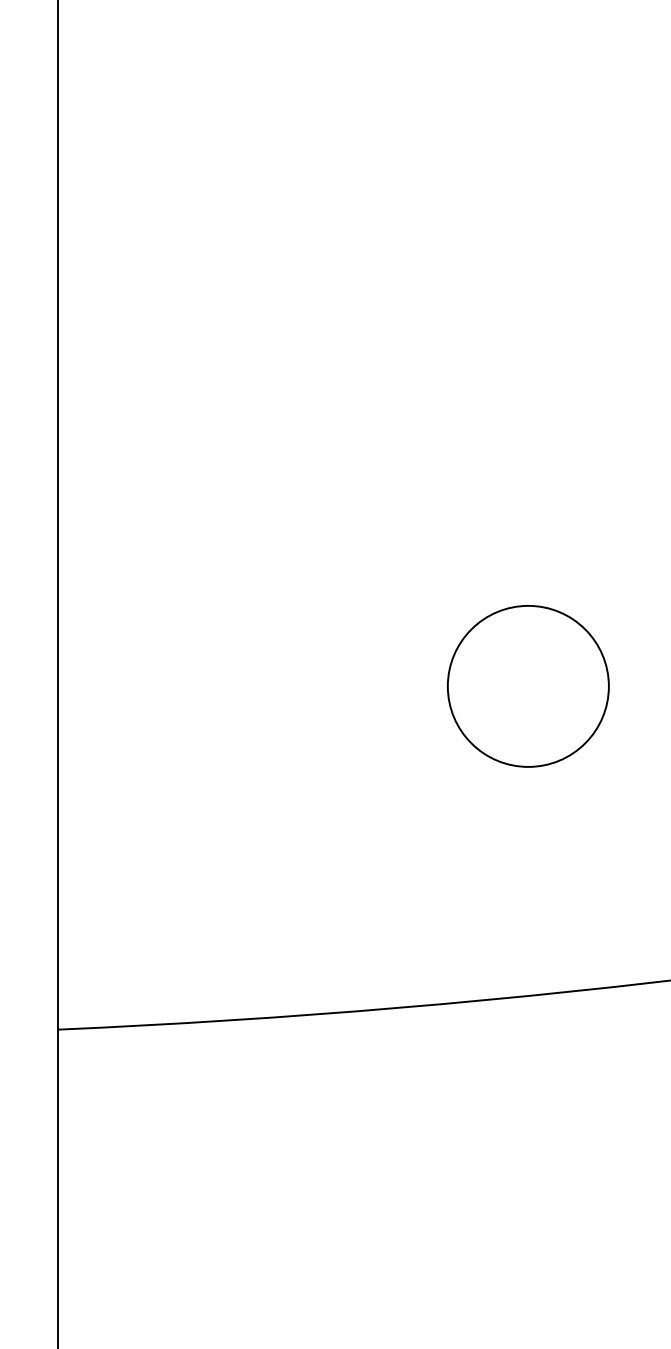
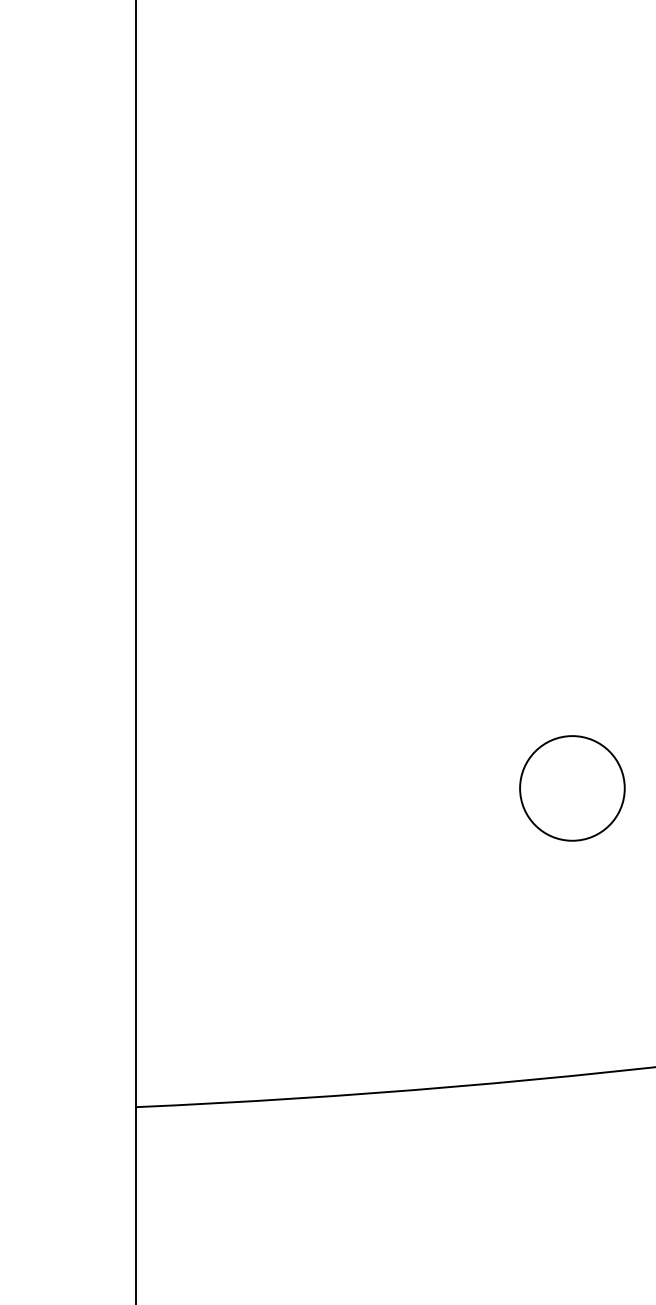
circle: (528, 686) -> (572, 788), size x0.7

